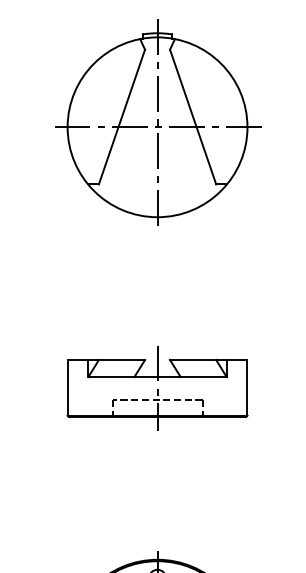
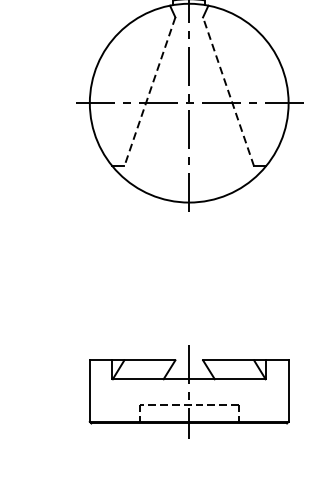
line: (192, 116) -> (227, 91), solid -> dashed
line: (121, 117) -> (149, 92), solid -> dashed

